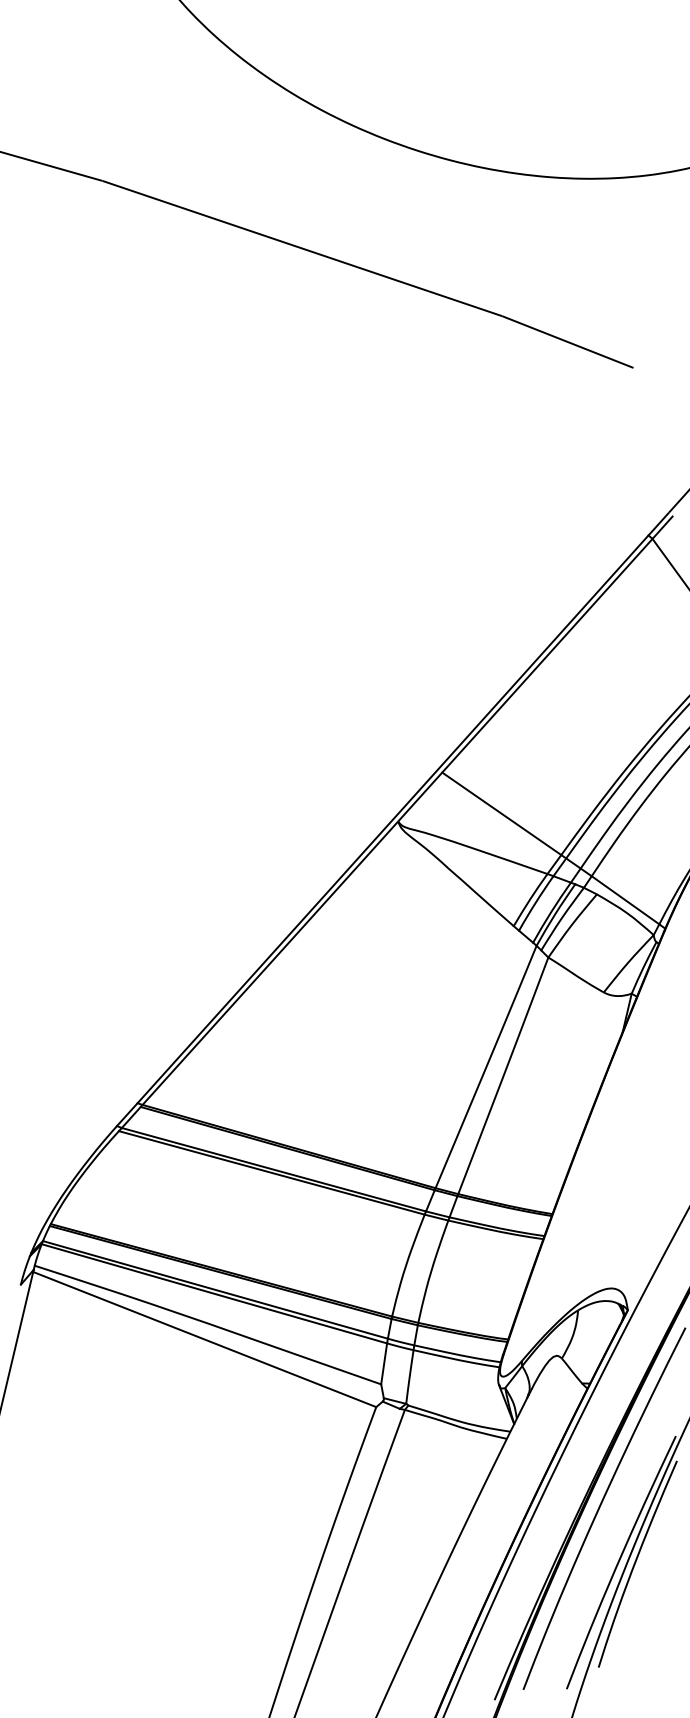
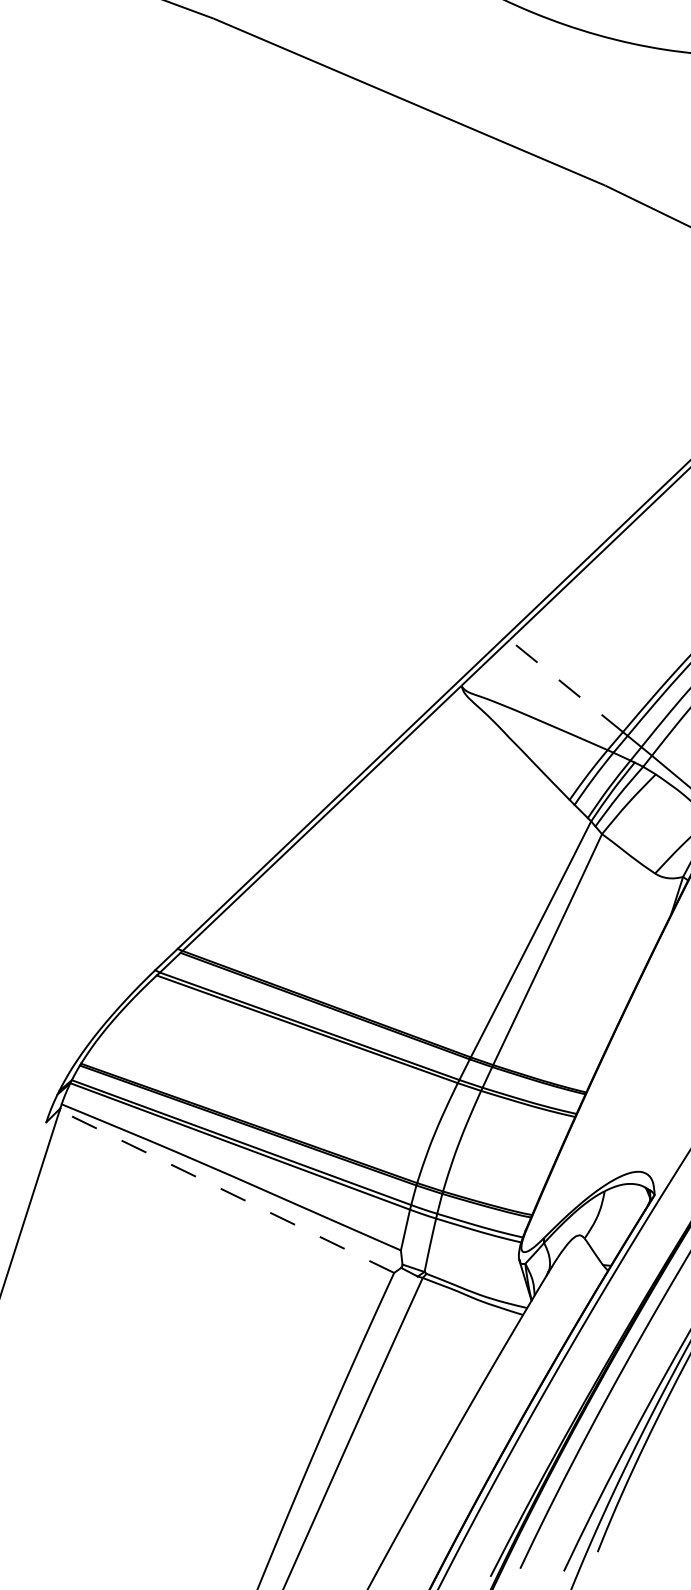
line: (501, 813) -> (566, 685), solid -> dashed
line: (204, 1339) -> (226, 1191), solid -> dashed

